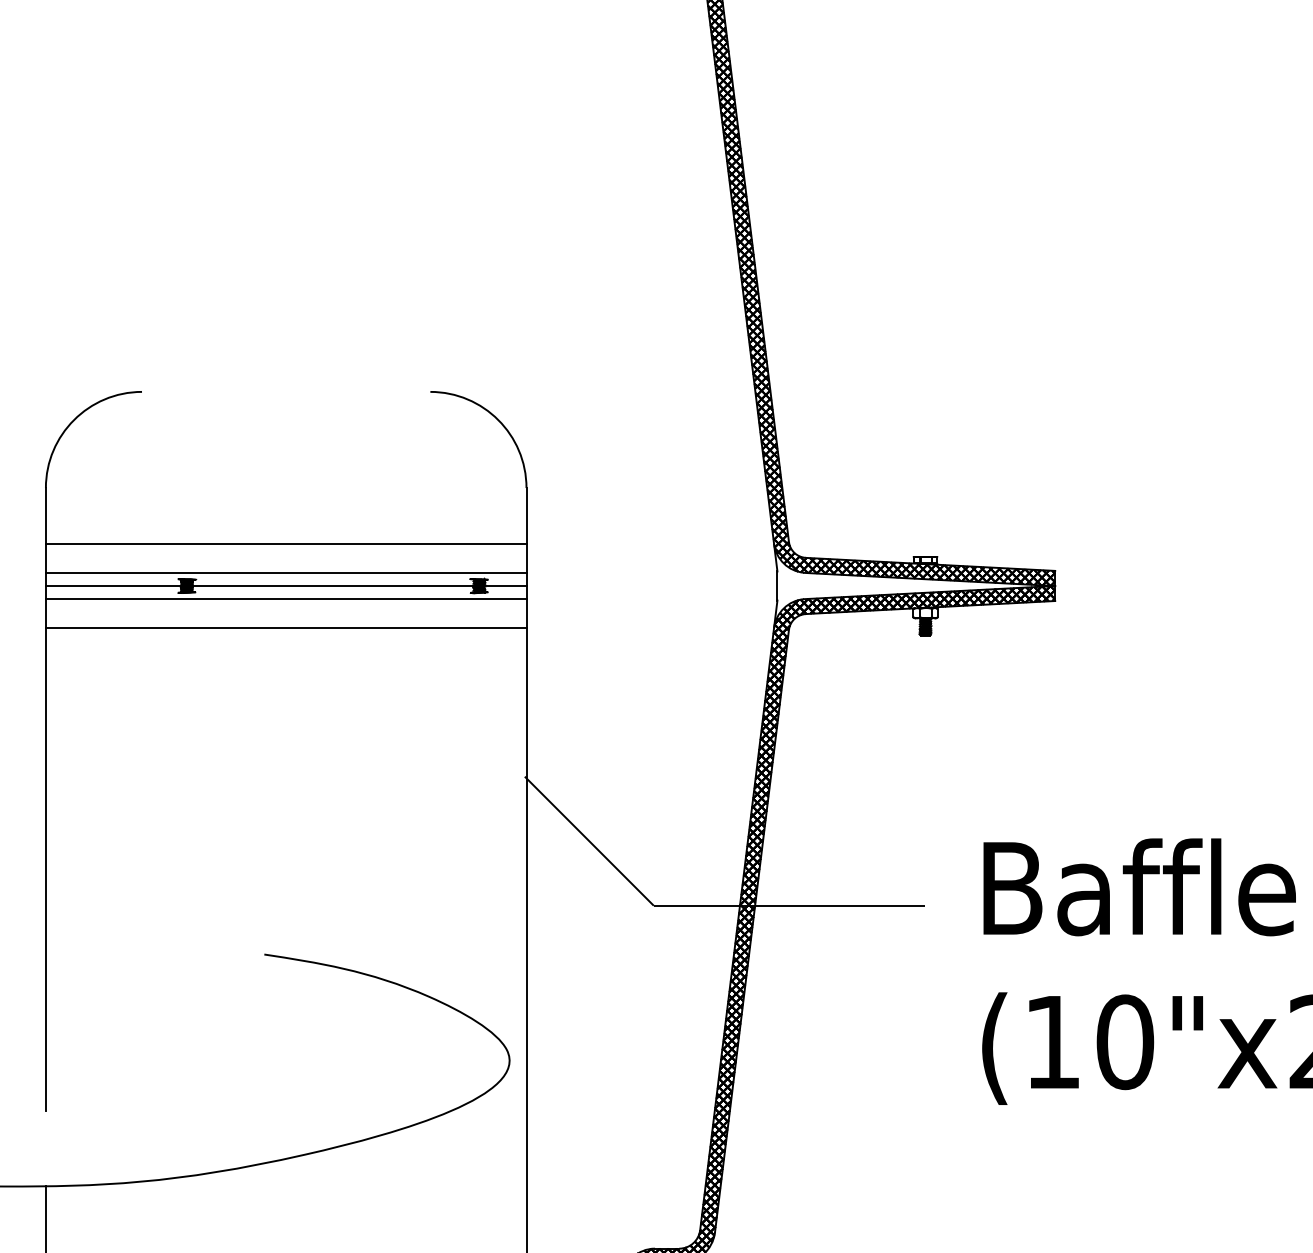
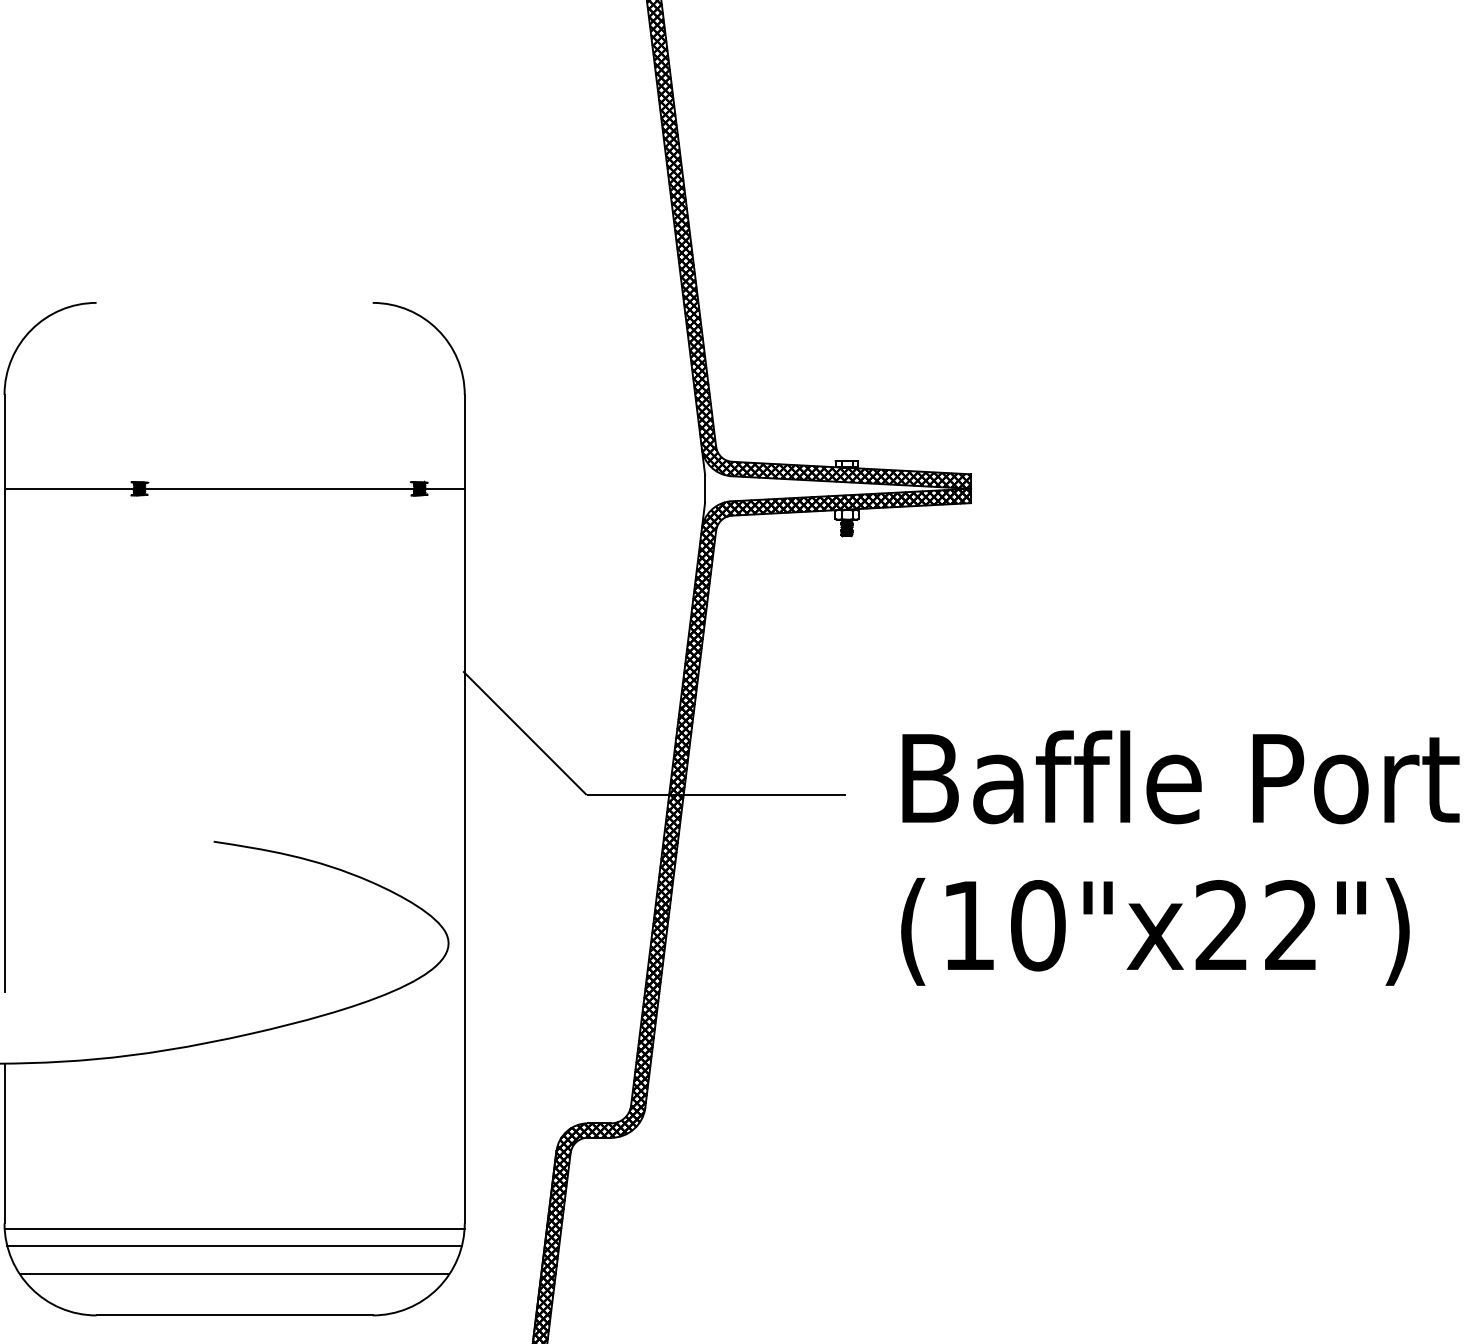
line: (286, 543) -> (234, 448), removed
line: (286, 573) -> (234, 476), removed
line: (286, 599) -> (234, 501), removed
line: (286, 628) -> (234, 529), removed

